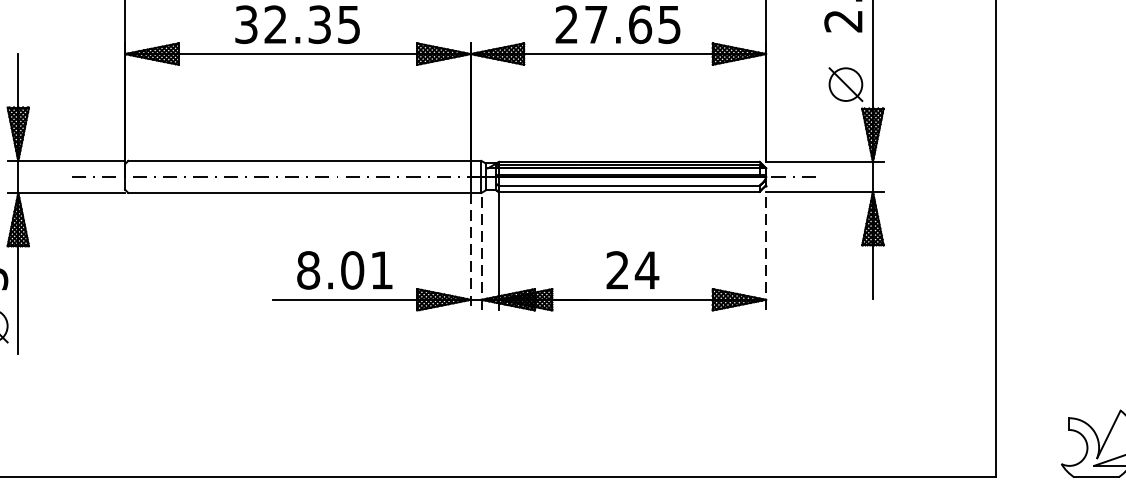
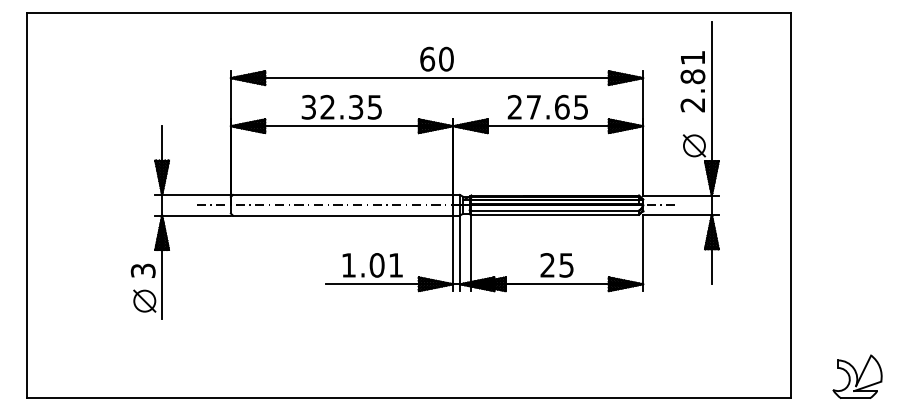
line: (766, 250) -> (643, 252), dashed -> solid
line: (471, 251) -> (453, 253), dashed -> solid
line: (482, 251) -> (460, 253), dashed -> solid
text: (308, 270) -> (348, 265), 8.01 -> 1.01
text: (646, 270) -> (566, 265), 24 -> 25

